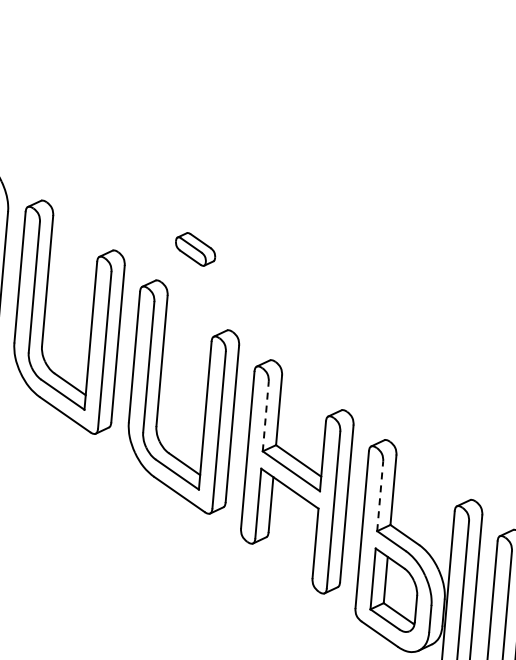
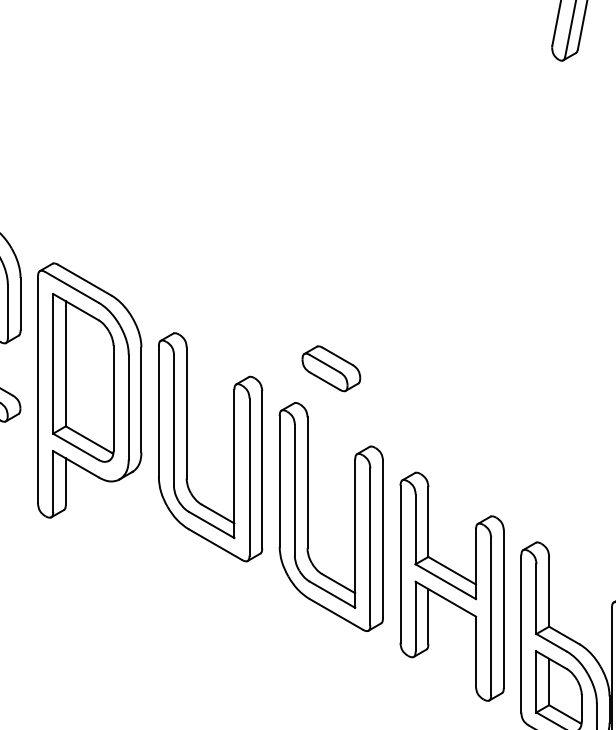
part: (195, 249) -> (331, 368), size x1.43
line: (265, 416) -> (415, 529), dashed -> solid
line: (380, 496) -> (536, 599), dashed -> solid

